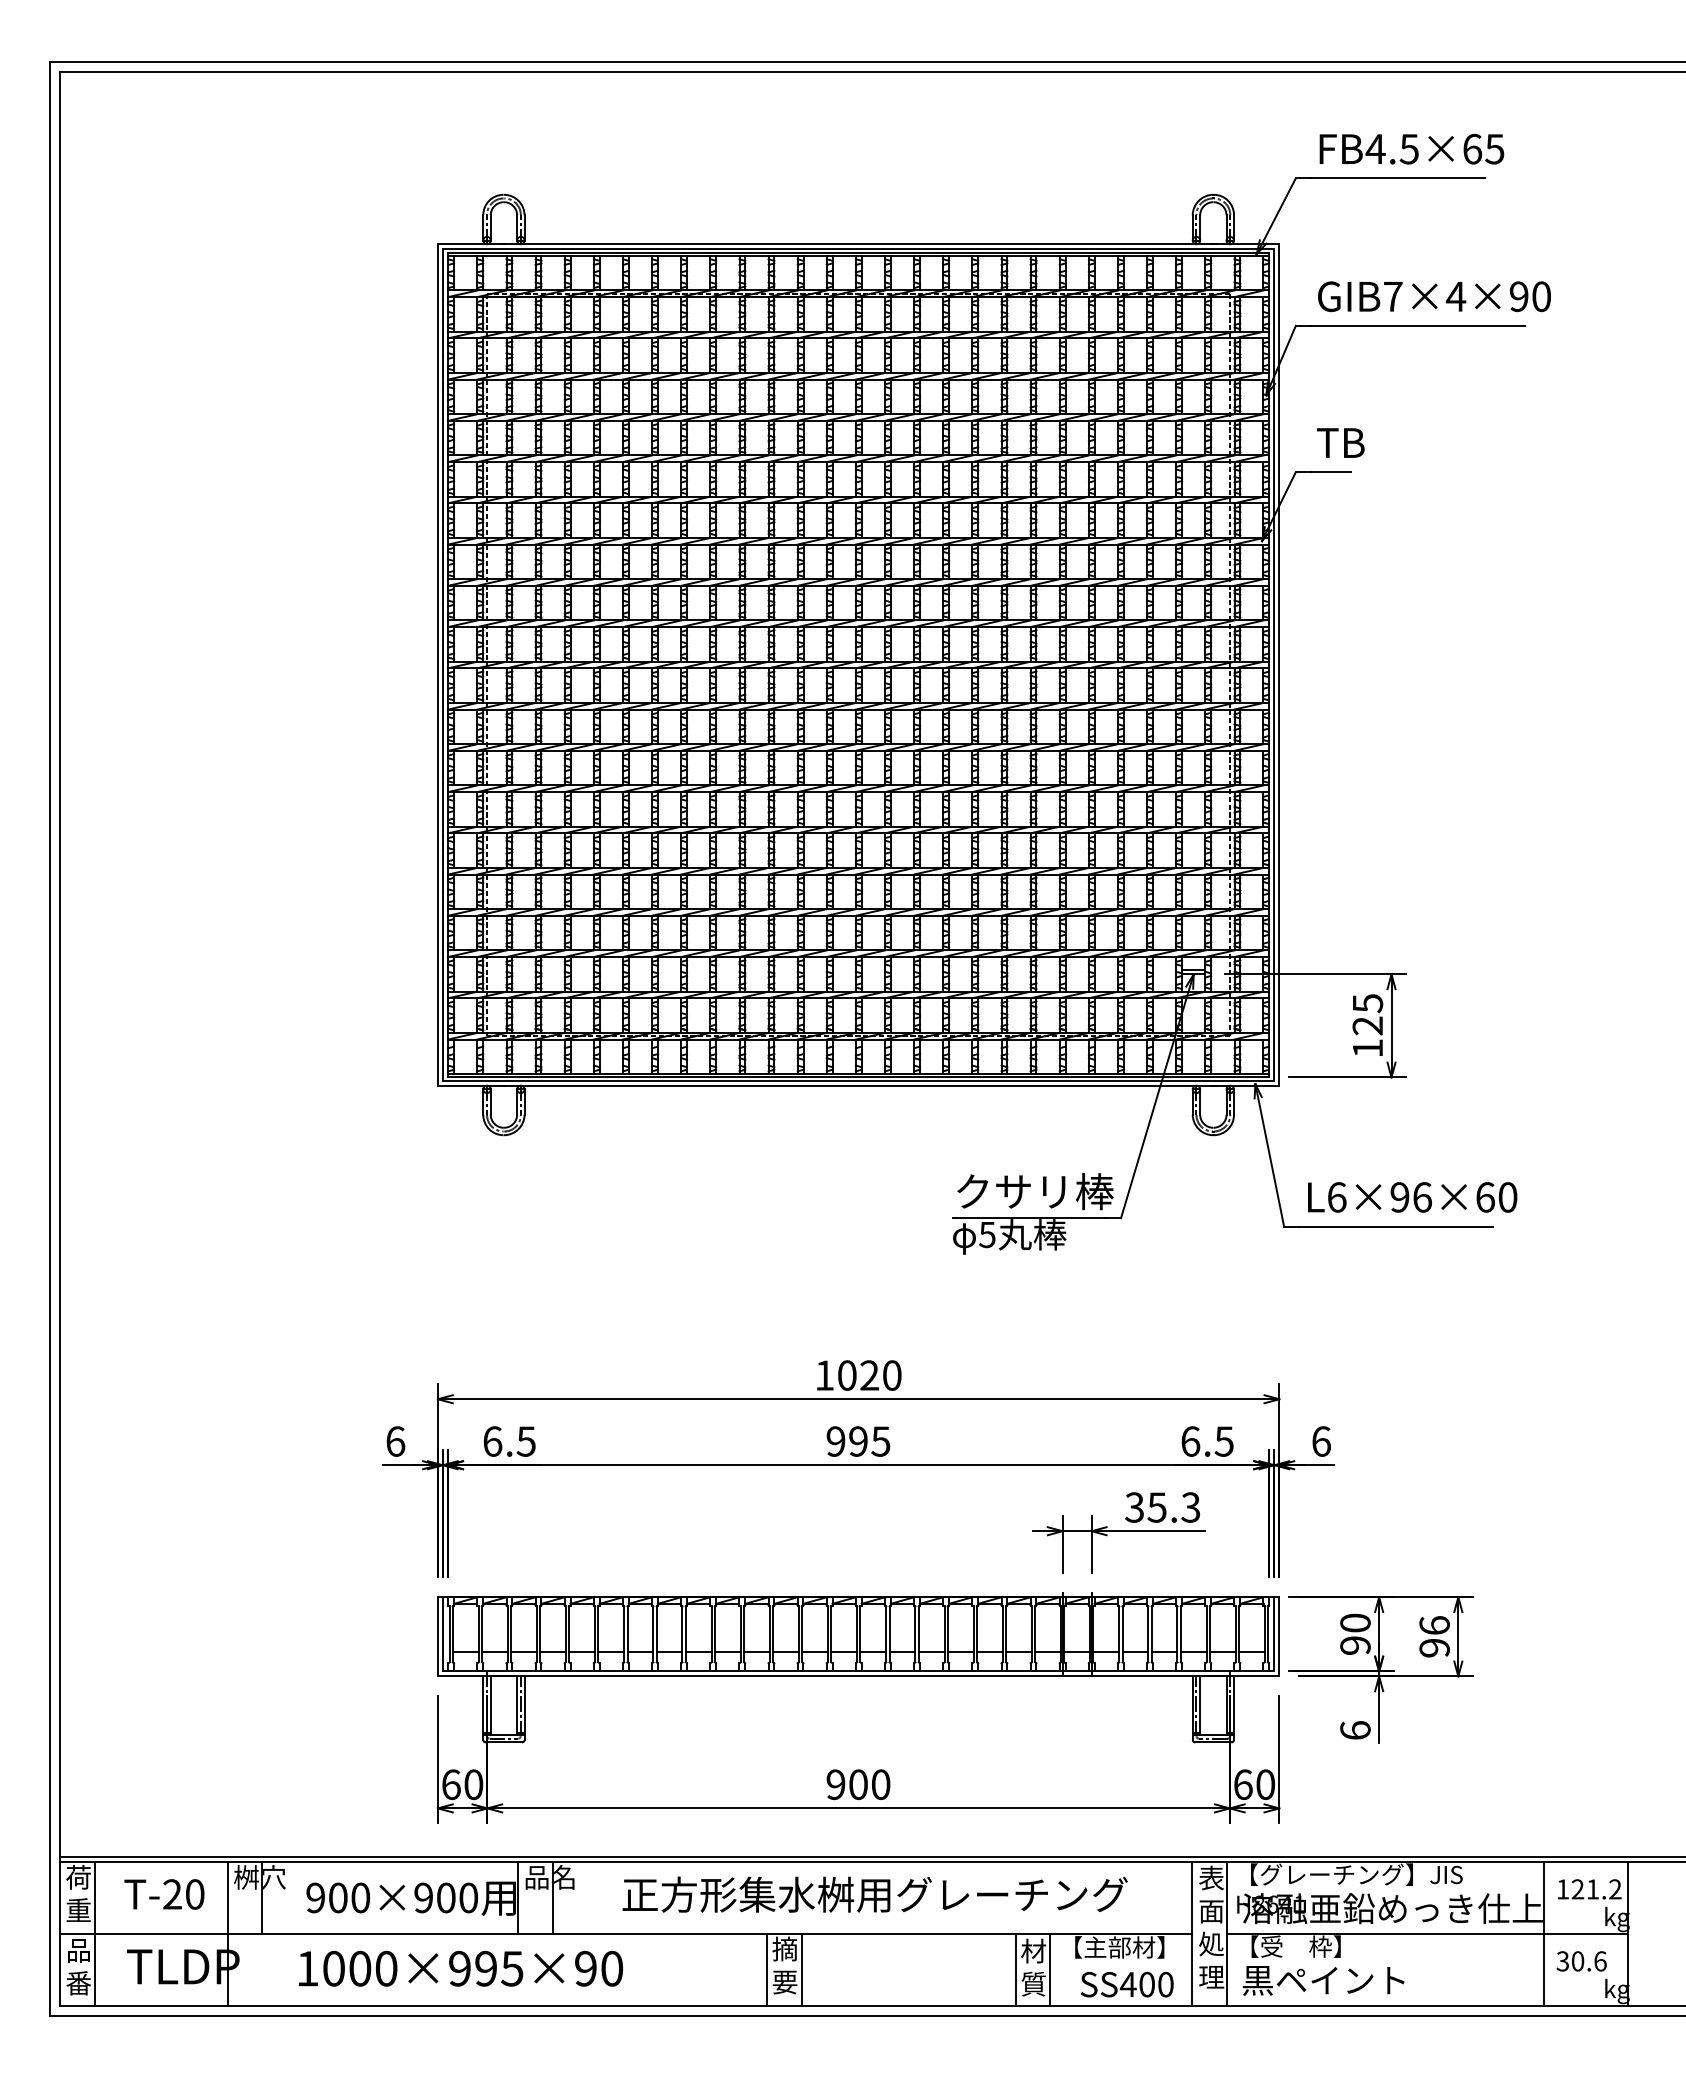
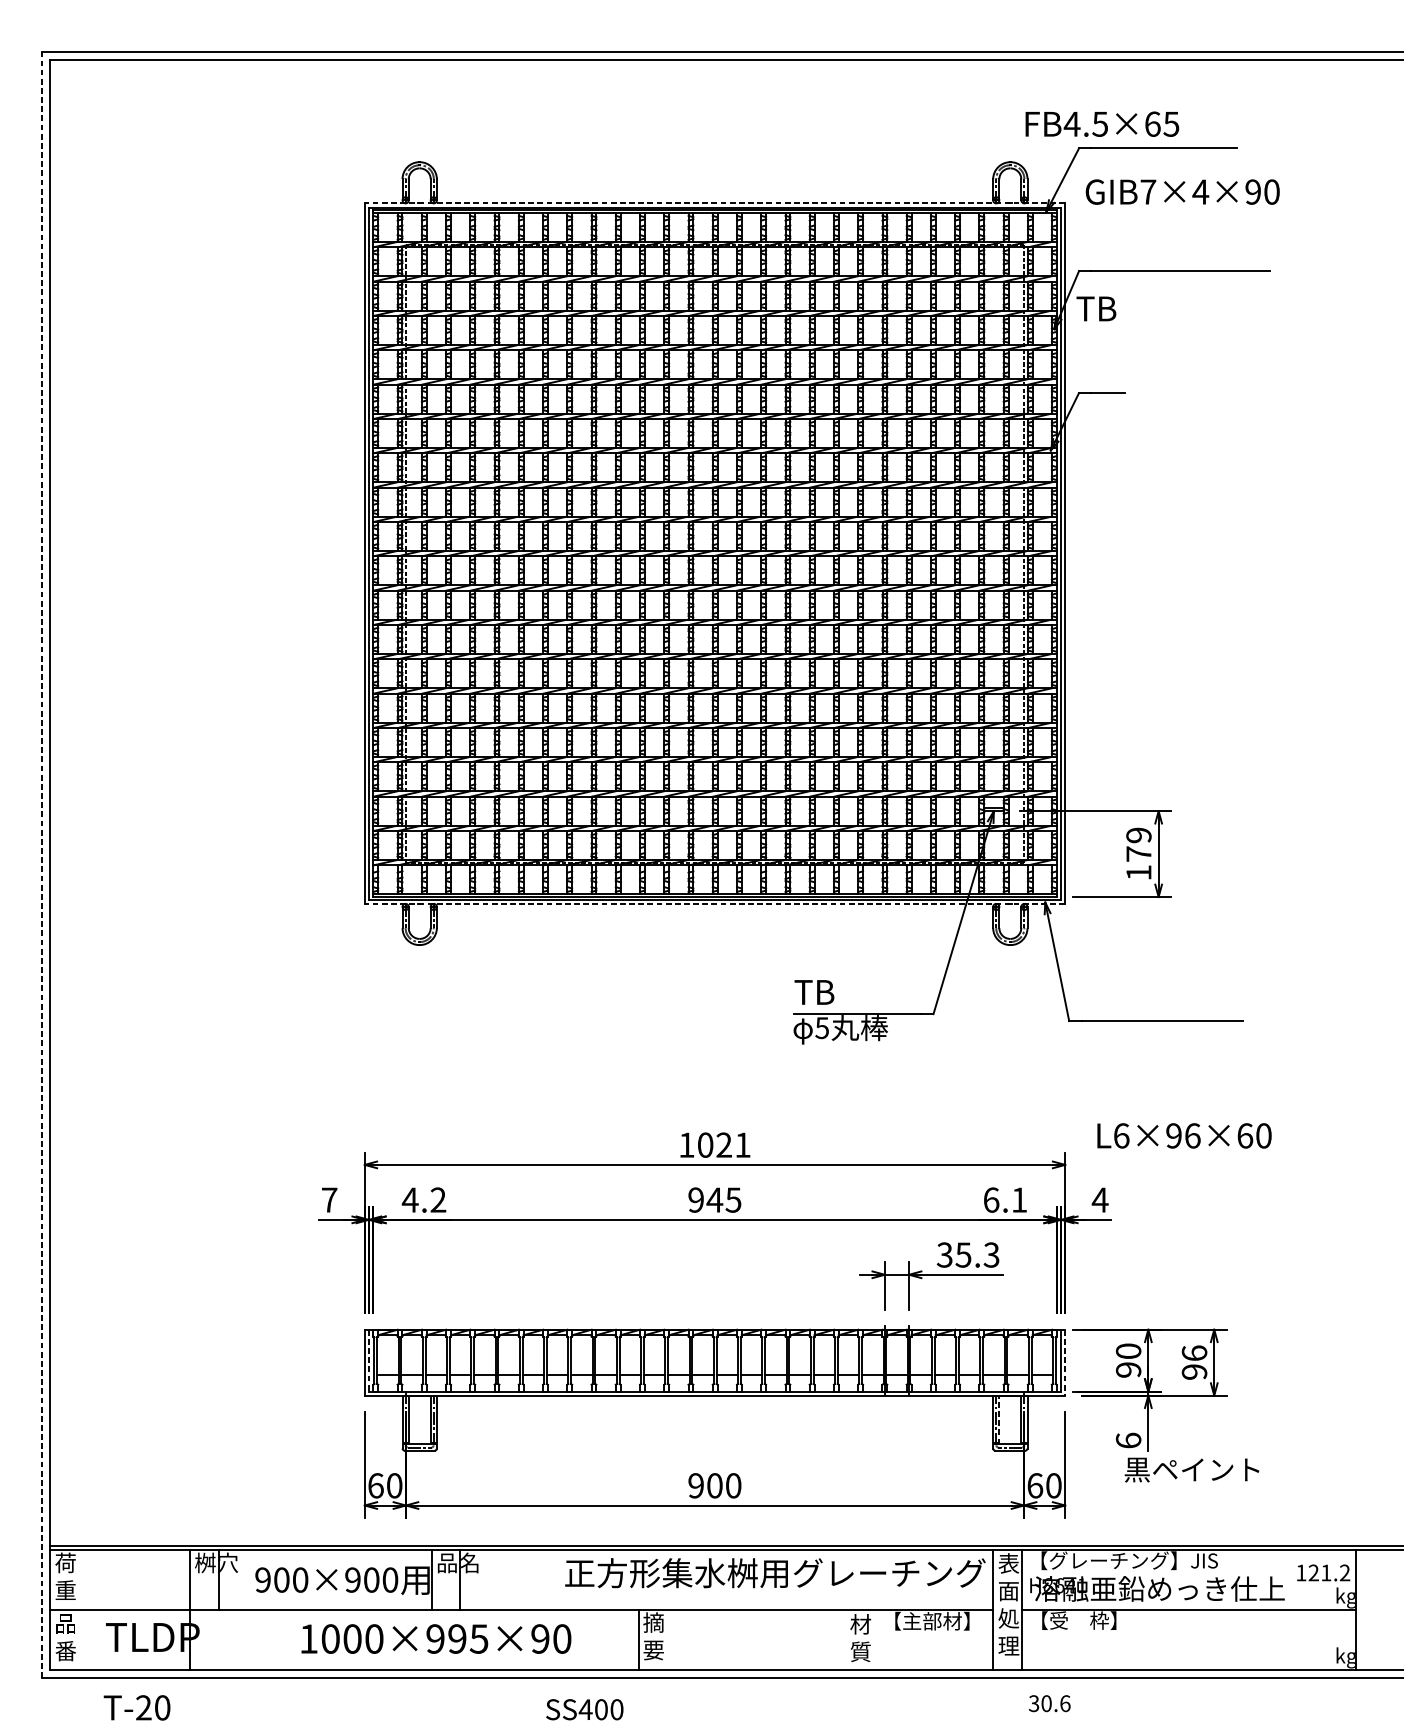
text: (1411, 148) -> (1102, 123), moved
line: (858, 244) -> (714, 203), solid -> dashed
text: (1434, 296) -> (1182, 191), moved
text: (1340, 442) -> (1096, 308), moved
text: (1367, 1014) -> (1138, 844), 125 -> 179
line: (50, 1038) -> (42, 864), solid -> dashed
line: (858, 1085) -> (714, 903), solid -> dashed
text: (1033, 1191) -> (860, 991), クサリ棒 -> TB
text: (1412, 1197) -> (1184, 1135), moved
text: (892, 1375) -> (743, 1145), 1020 -> 1021
text: (395, 1441) -> (329, 1200), 6 -> 7
text: (508, 1441) -> (423, 1200), 6.5 -> 4.2
text: (858, 1441) -> (714, 1200), 995 -> 945
text: (1223, 1441) -> (1018, 1200), 6.5 -> 6.1
text: (1321, 1441) -> (1100, 1200), 6 -> 4
line: (442, 1634) -> (368, 1360), solid -> dashed
line: (1279, 1636) -> (1065, 1362), solid -> dashed
line: (1200, 1705) -> (999, 1419), solid -> dashed
text: (164, 1894) -> (137, 1707), moved
text: (874, 1894) -> (774, 1573), moved
line: (94, 1933) -> (78, 1609), removed
line: (1543, 1933) -> (1285, 1609), removed
text: (1581, 1961) -> (1049, 1703), moved
text: (460, 1968) -> (436, 1638), moved
line: (801, 1969) -> (667, 1639), removed
line: (1015, 1969) -> (845, 1639), removed
line: (1050, 1969) -> (874, 1639), removed
text: (1323, 1980) -> (1191, 1469), moved
text: (1126, 1984) -> (584, 1709), moved

